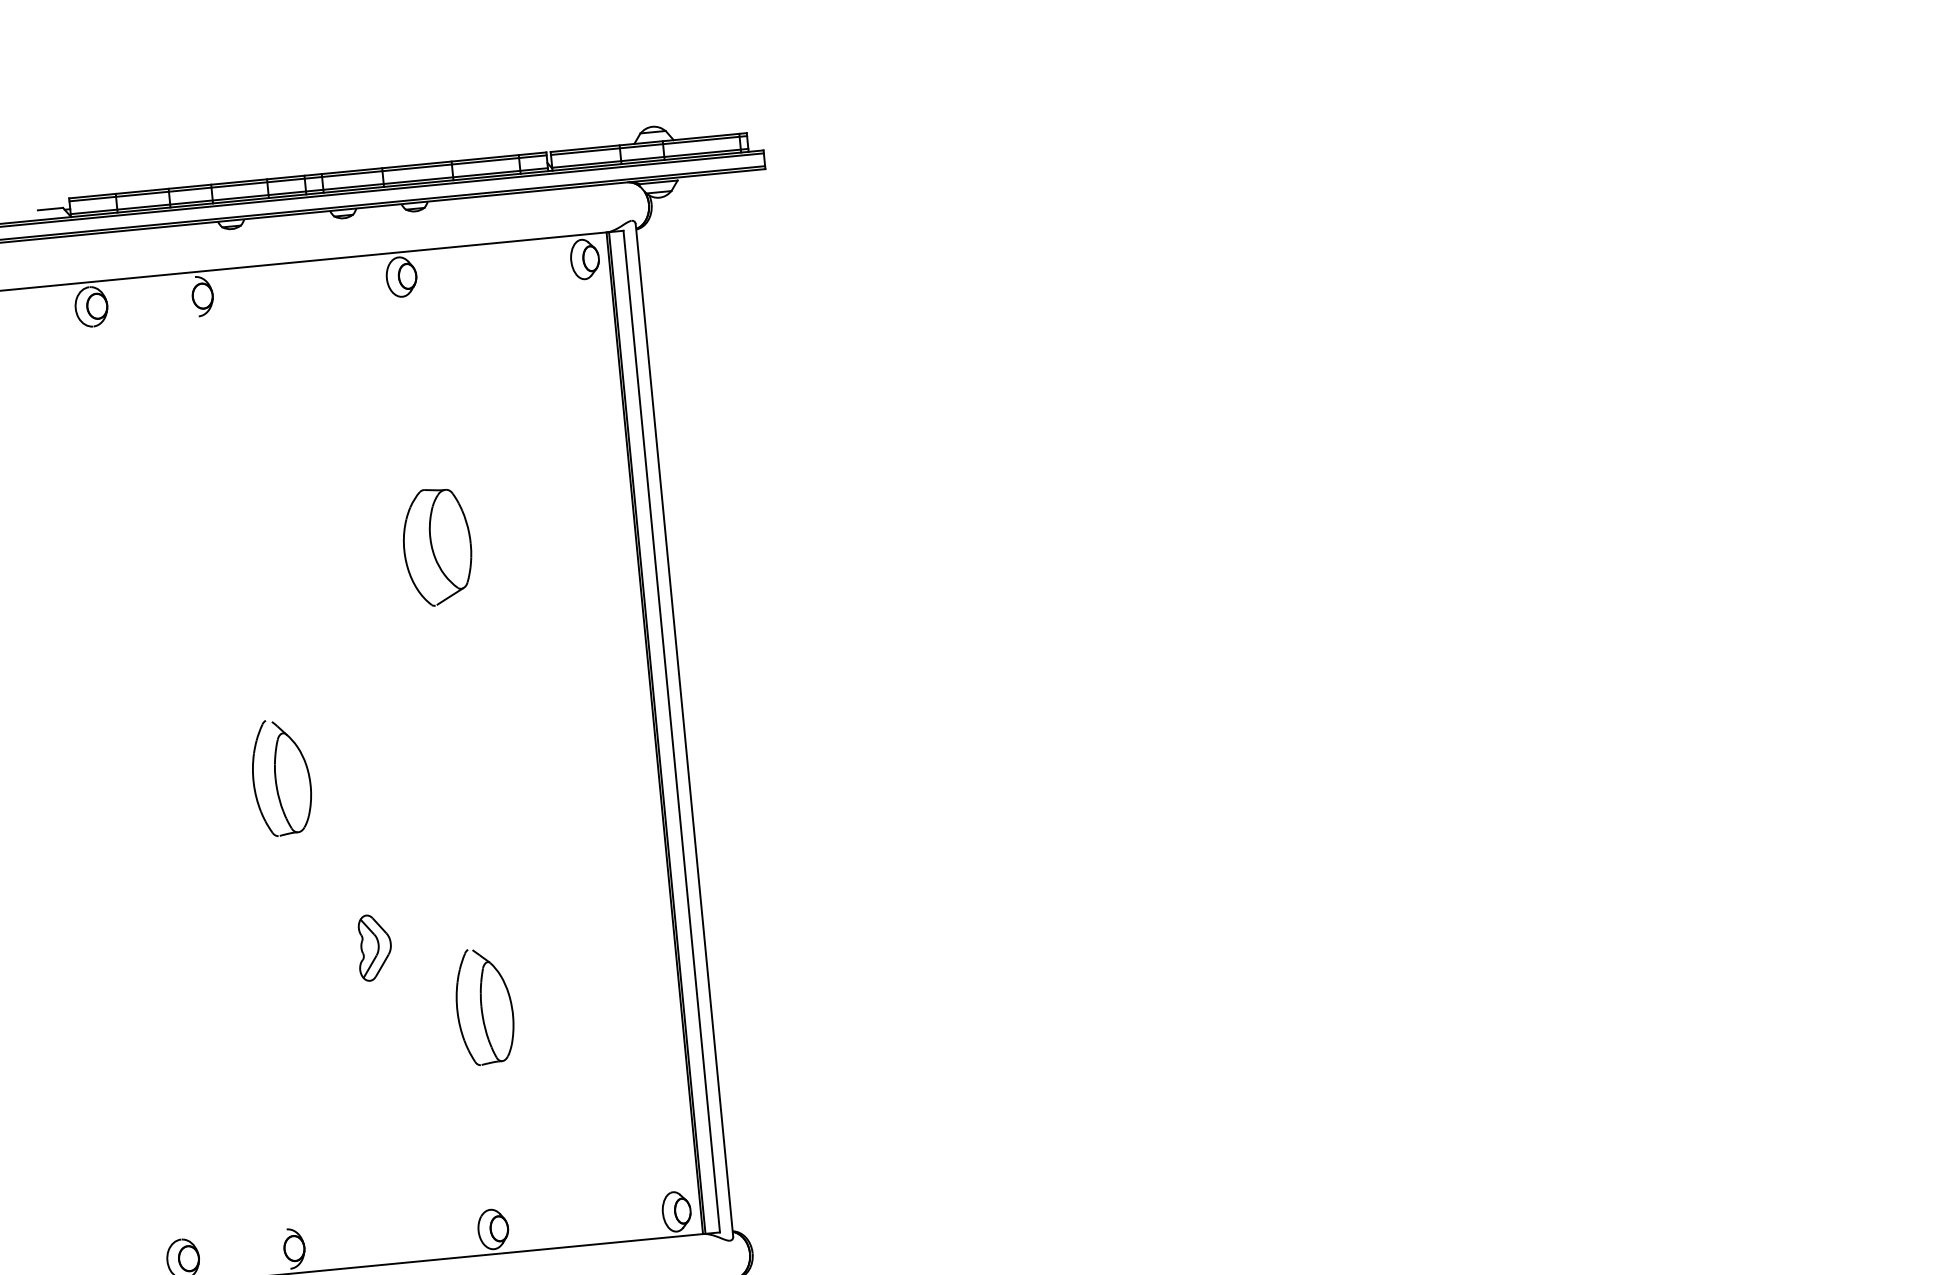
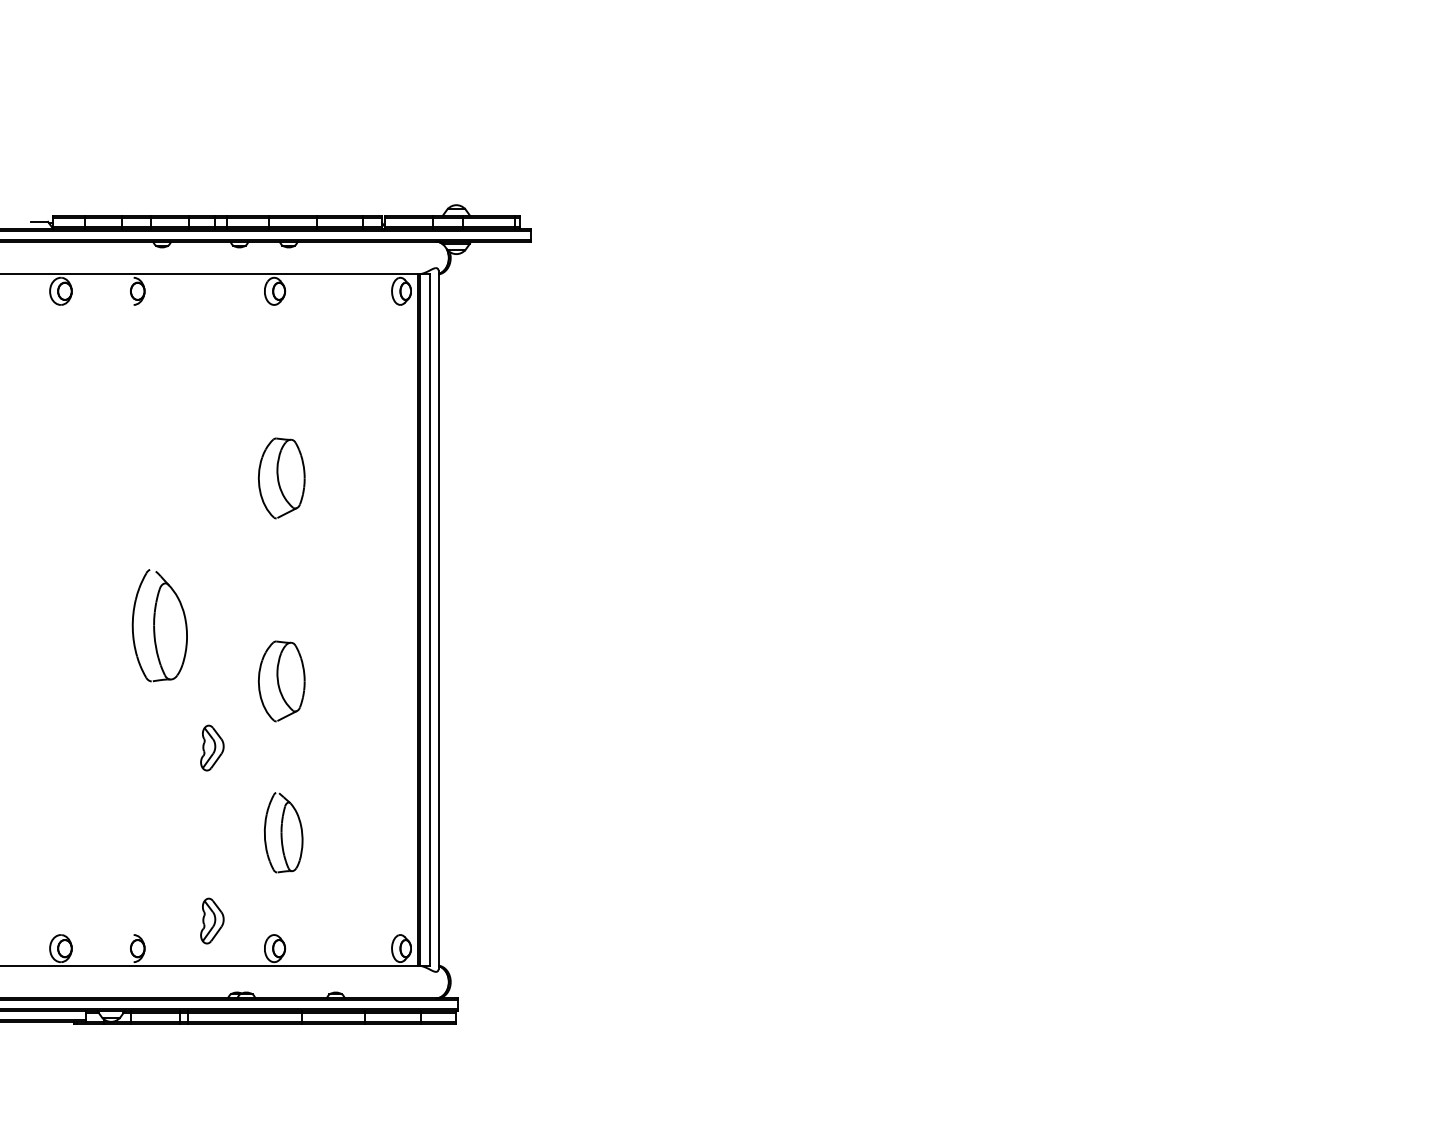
part: (280, 777) -> (159, 625), size x1.4
part: (465, 841) -> (281, 681), added
part: (484, 1006) -> (283, 832), moved
part: (398, 1197) -> (212, 920), added

